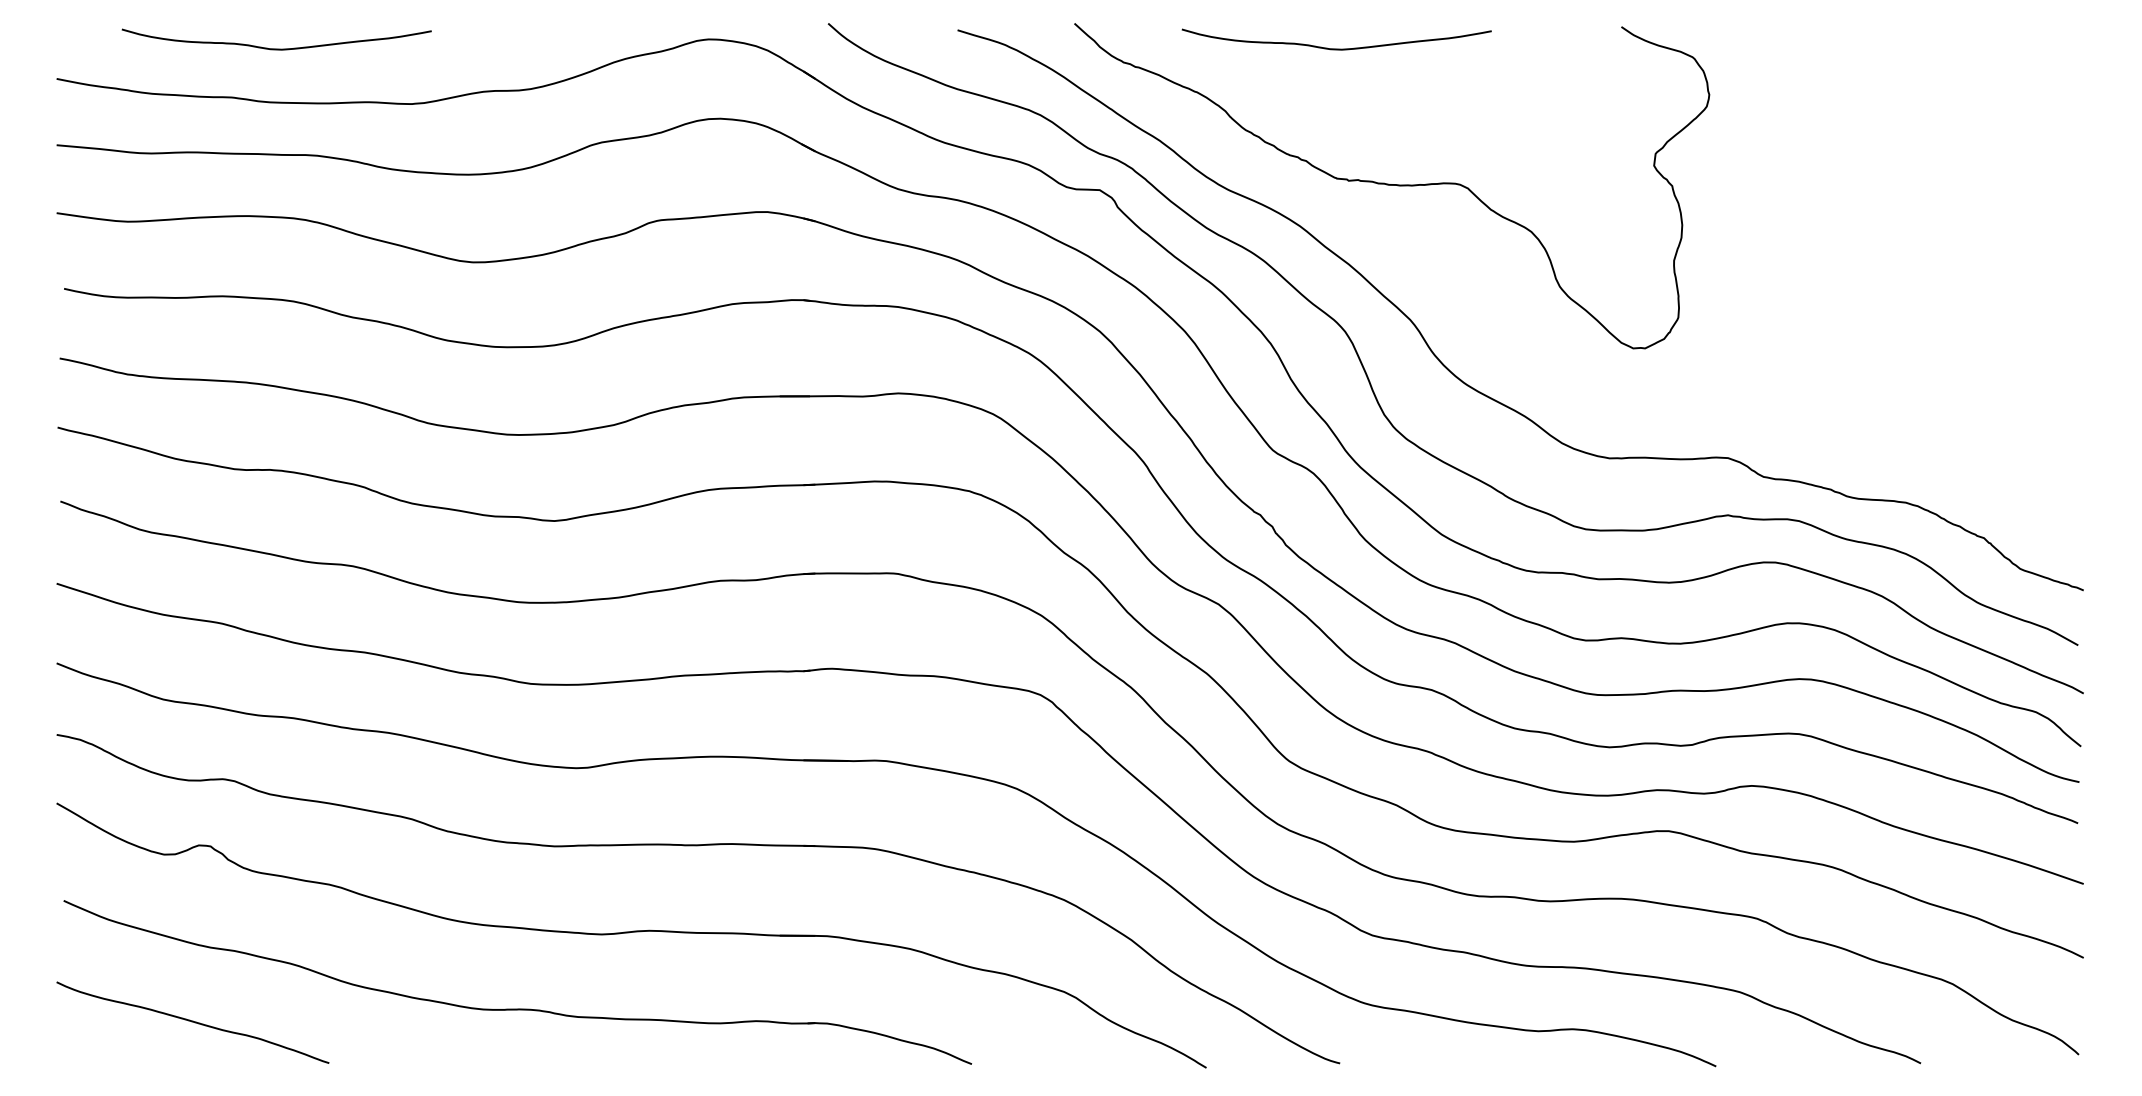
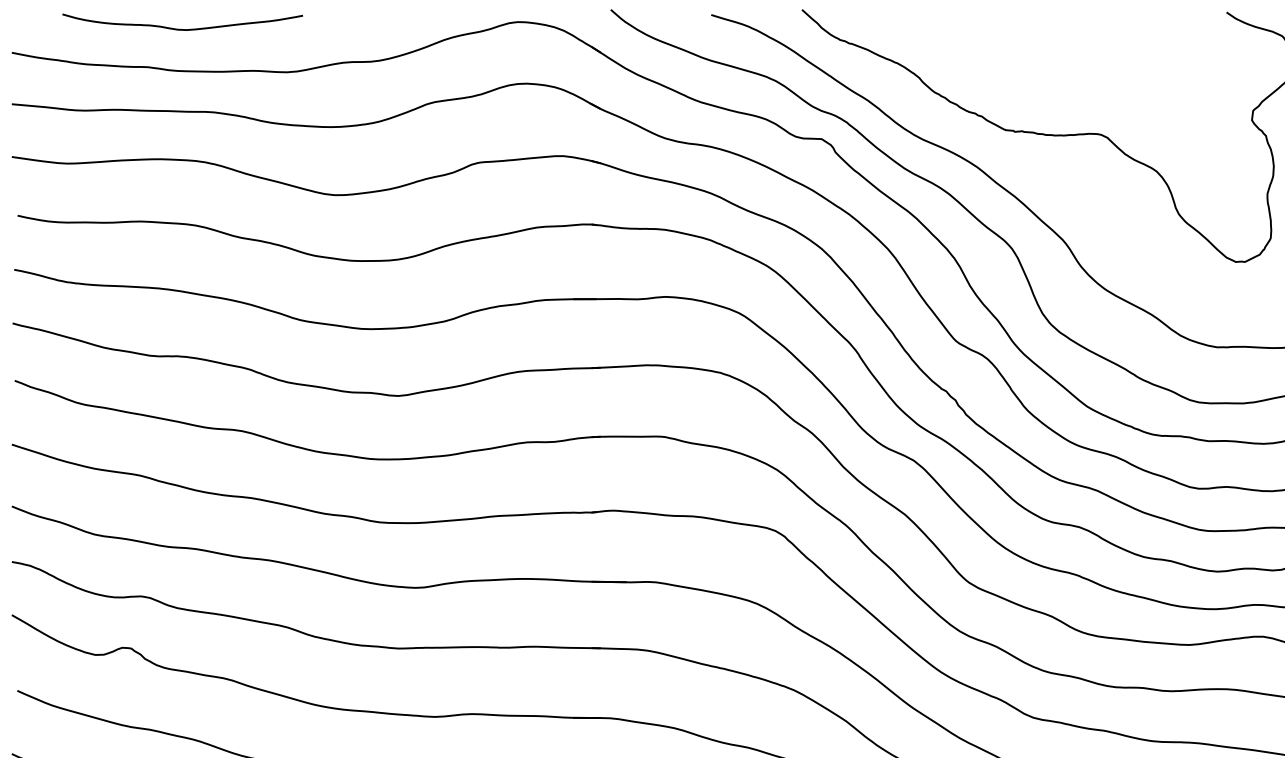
curve: (1336, 48) -> (1005, 29), removed

